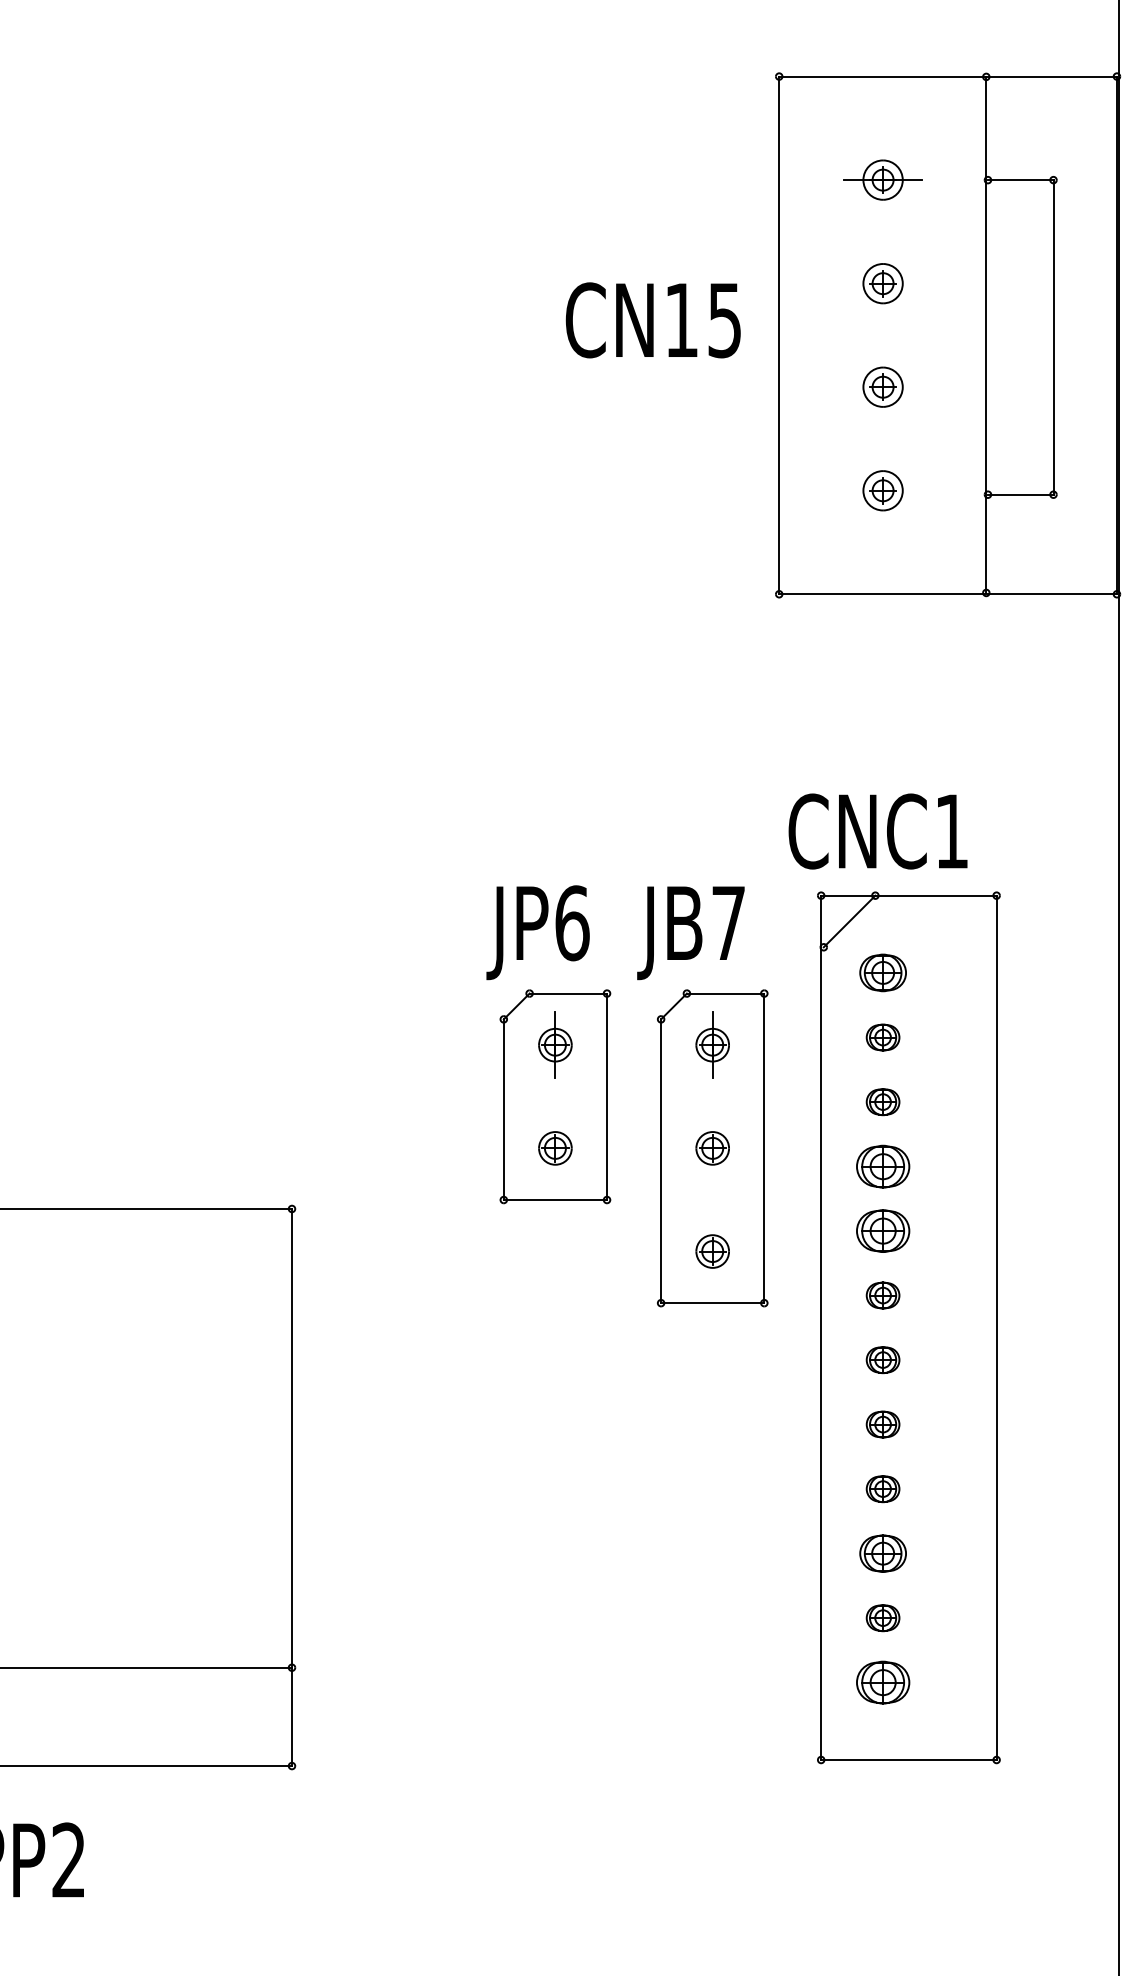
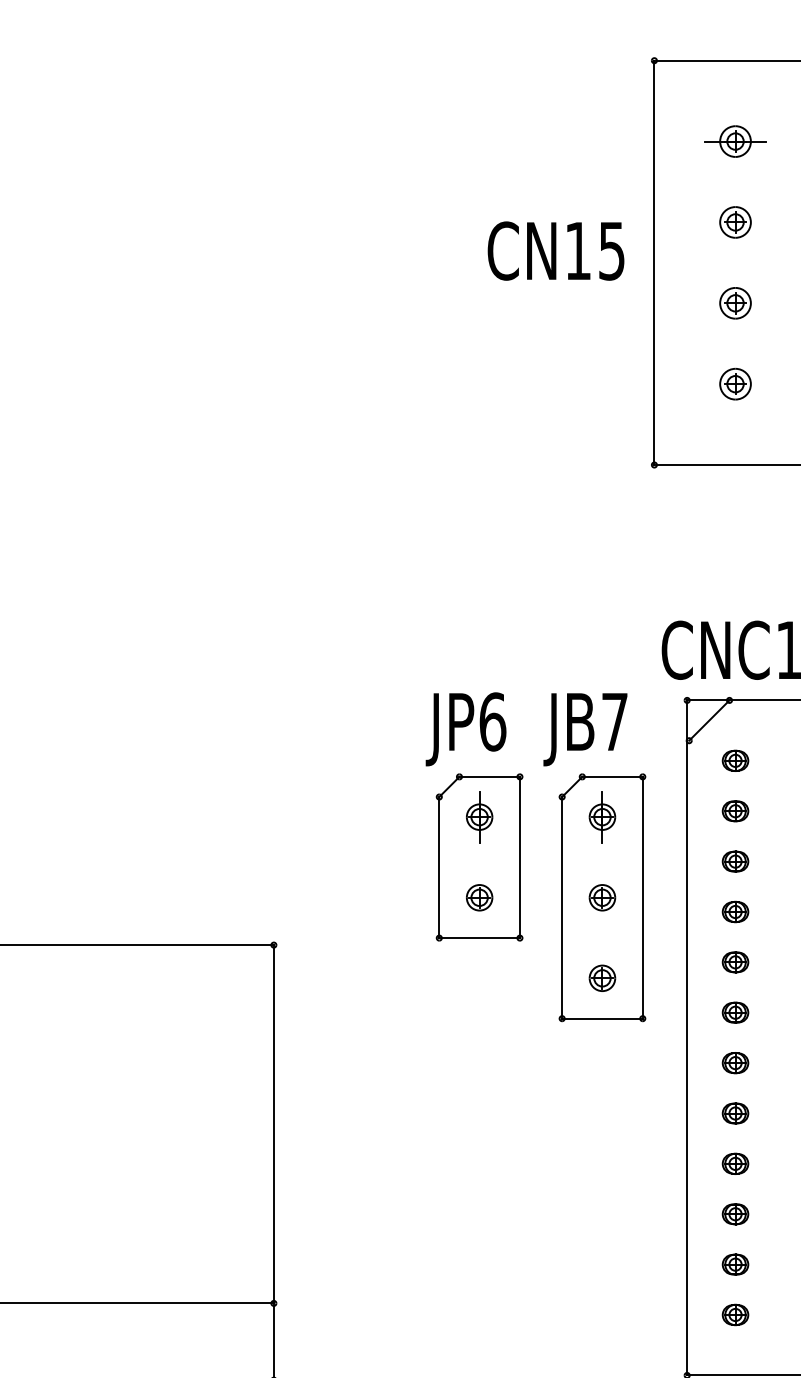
part: (882, 973) -> (735, 761), size x0.71
part: (882, 1166) -> (735, 911), size x0.62
part: (882, 1230) -> (735, 961), size x0.62
part: (882, 1553) -> (735, 1214), size x0.71
part: (882, 1682) -> (735, 1314), size x0.62

